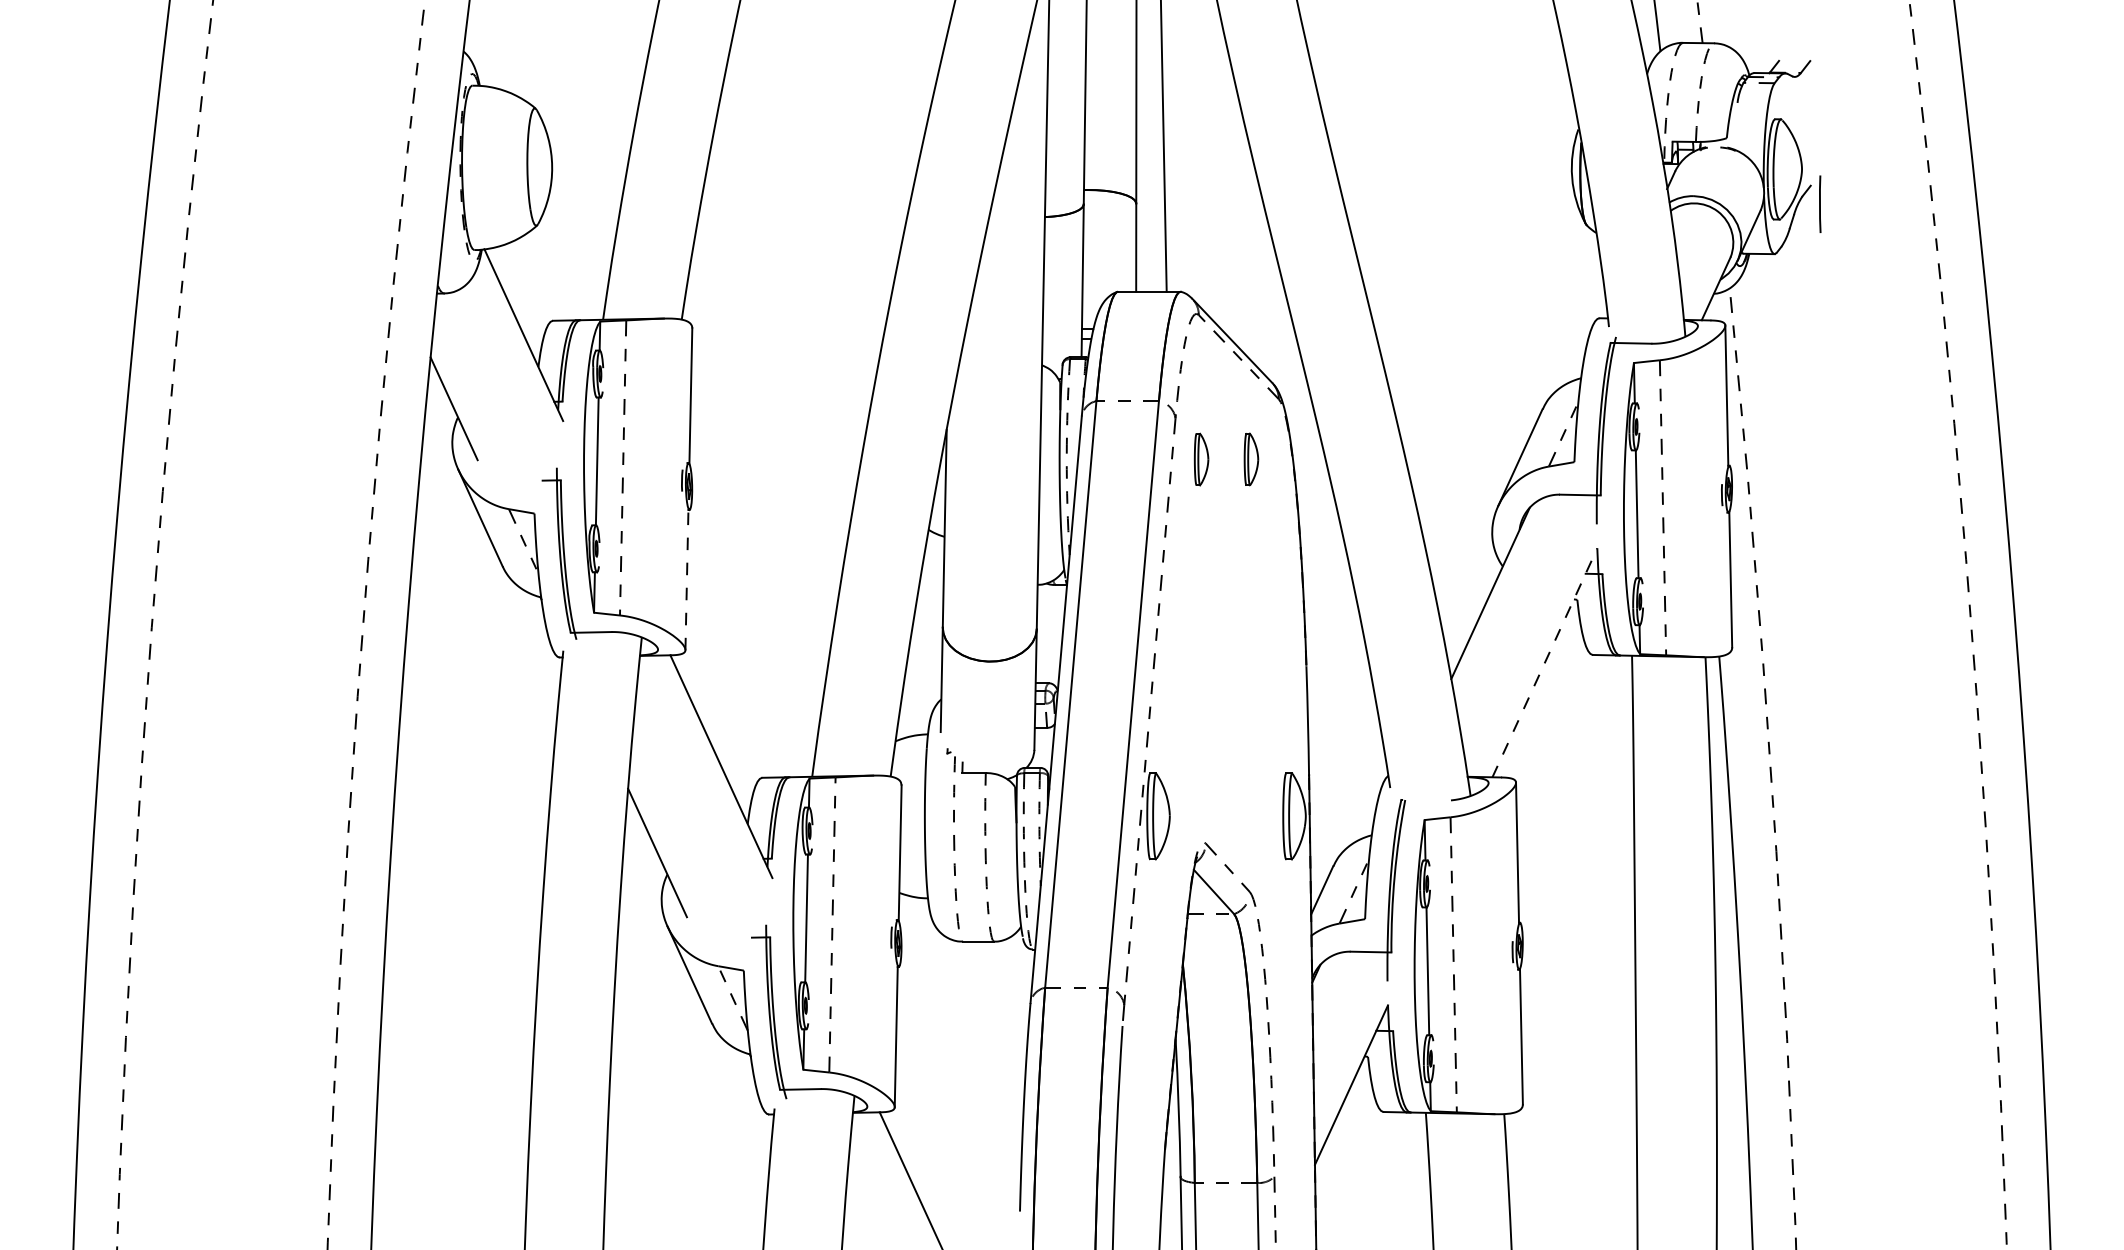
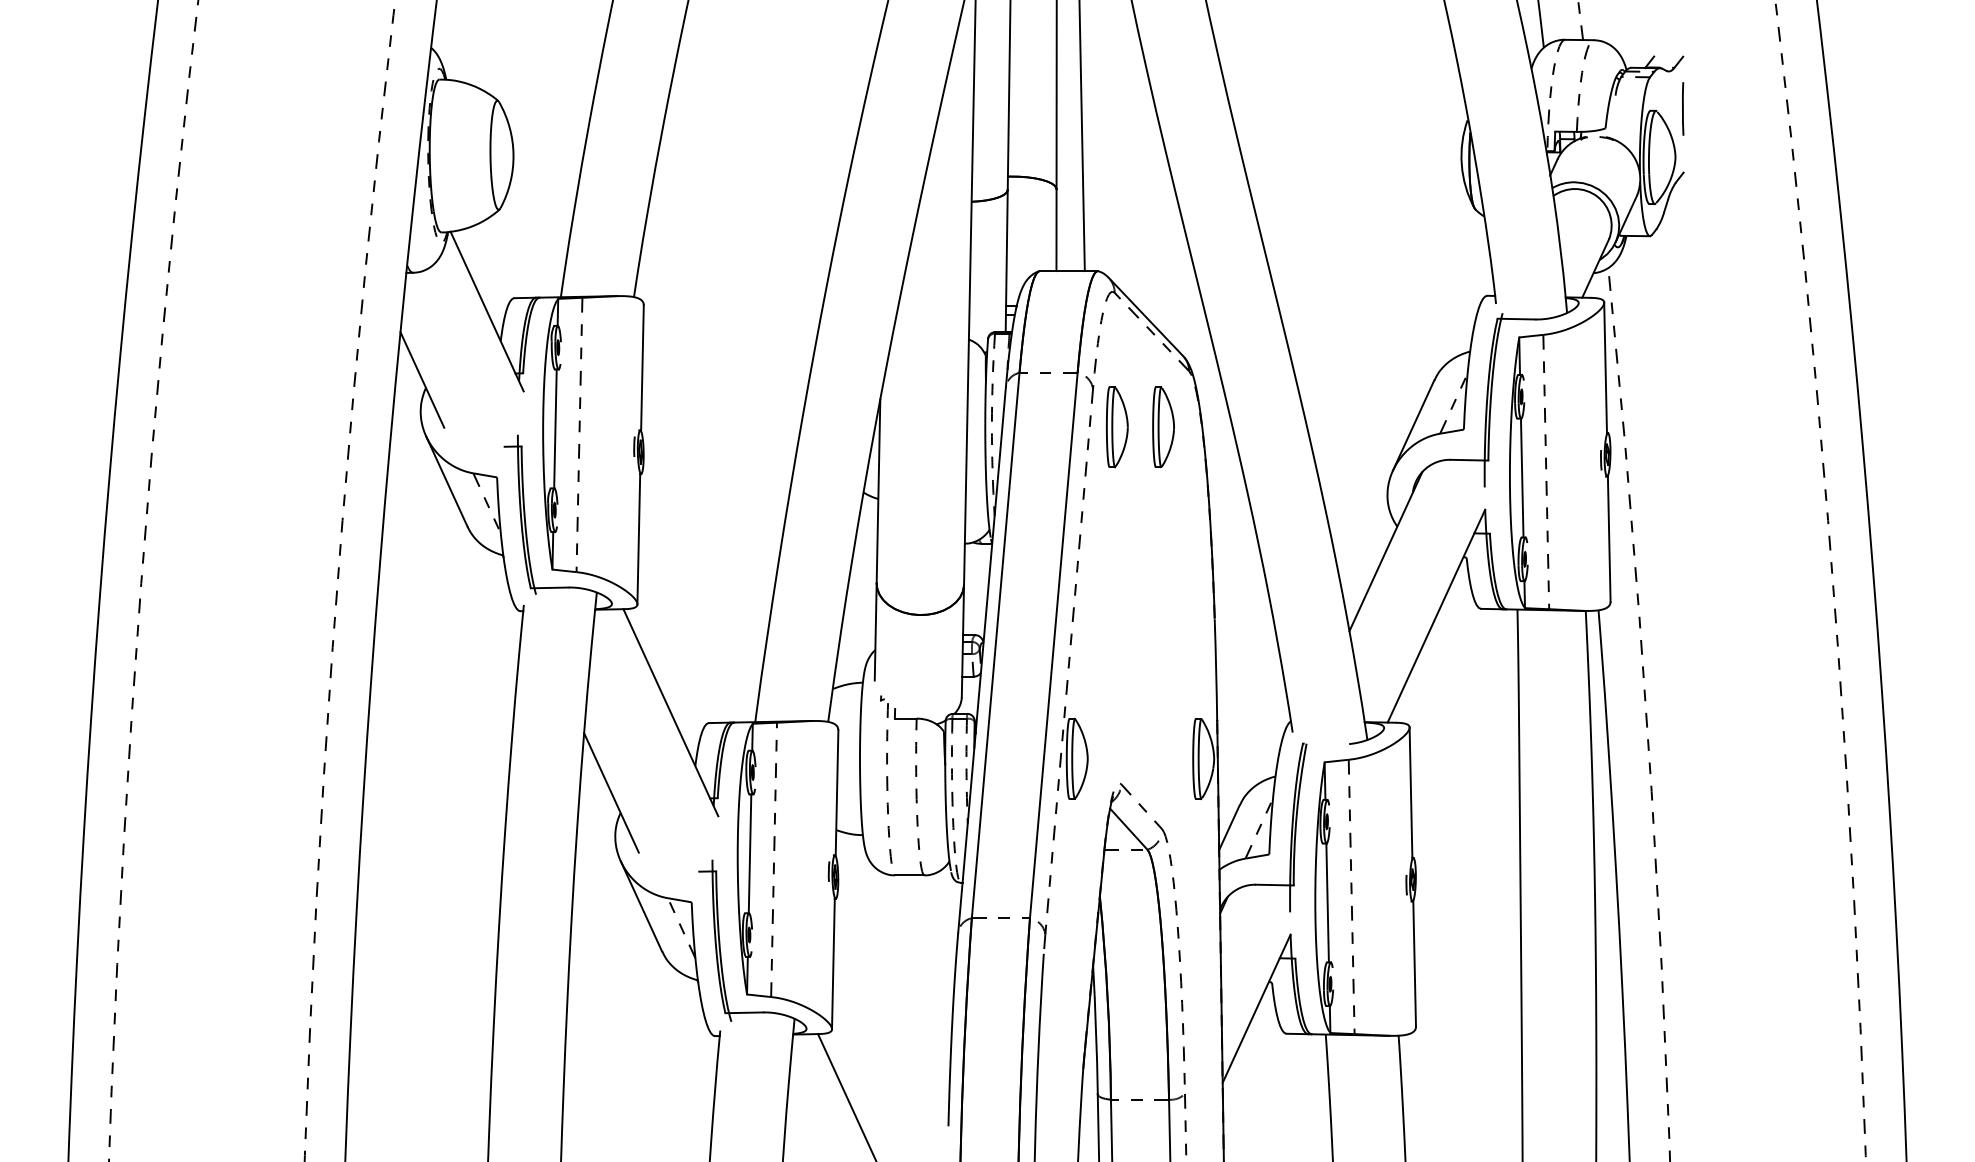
line: (1820, 203) -> (1683, 108), moved
part: (1201, 459) -> (1117, 427), size x1.67
part: (1251, 459) -> (1163, 427), size x1.67
line: (686, 579) -> (638, 538), dashed -> solid
line: (1544, 662) -> (1436, 615), dashed -> solid

